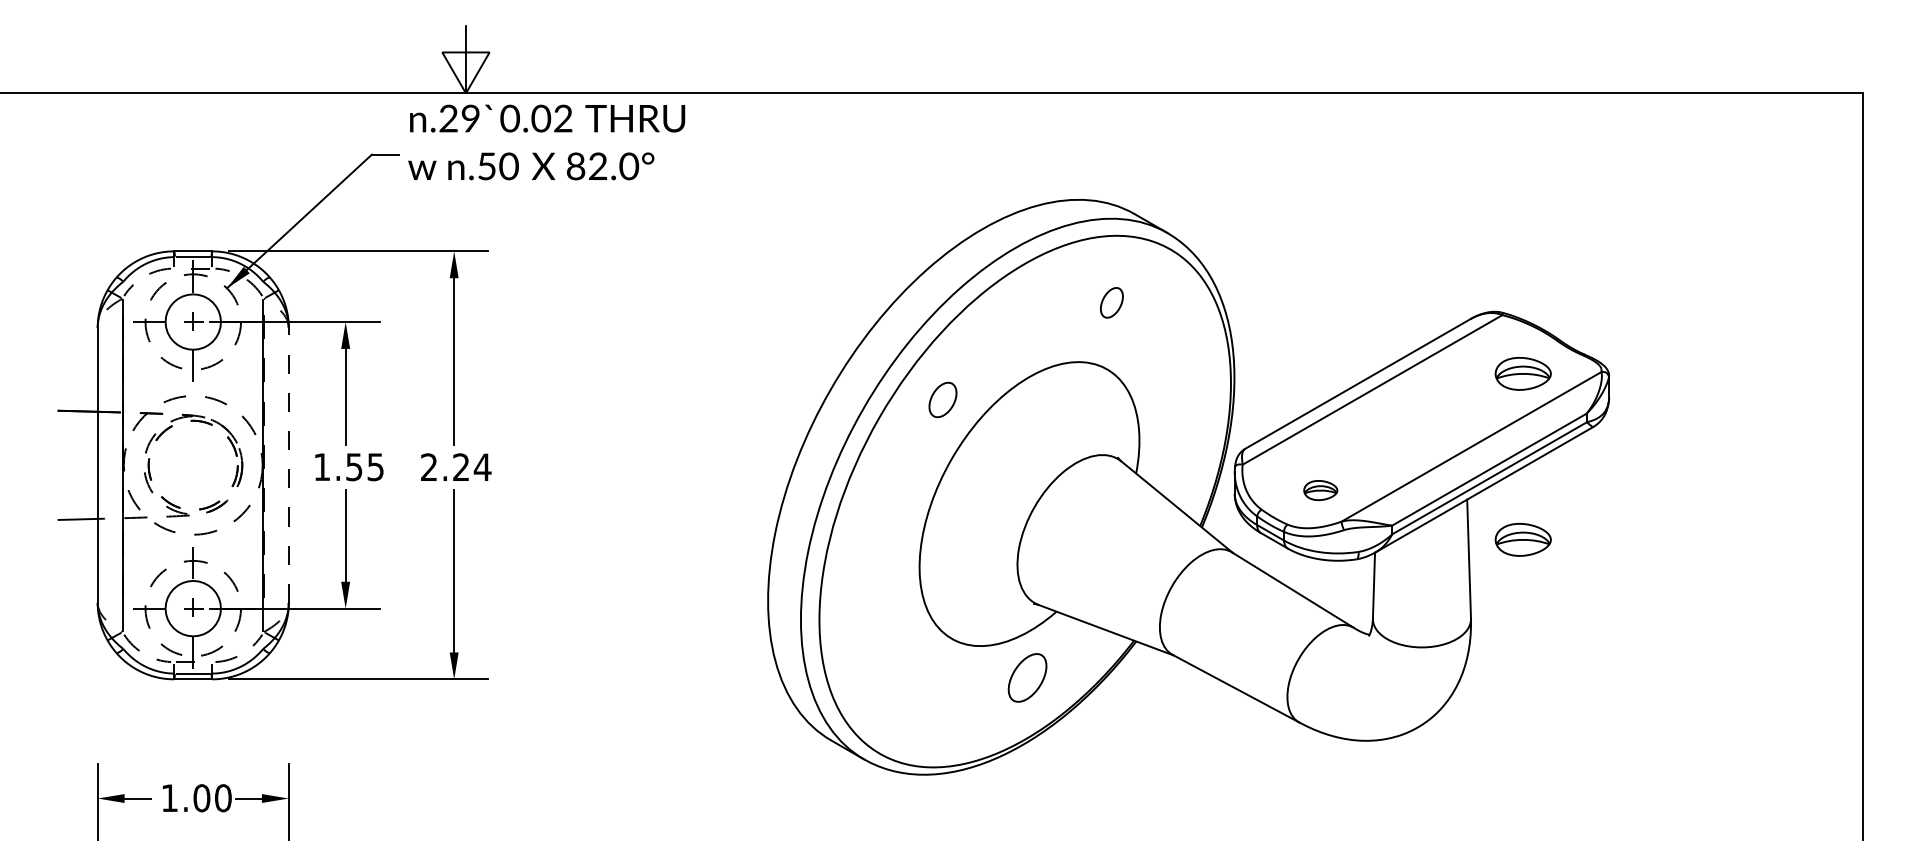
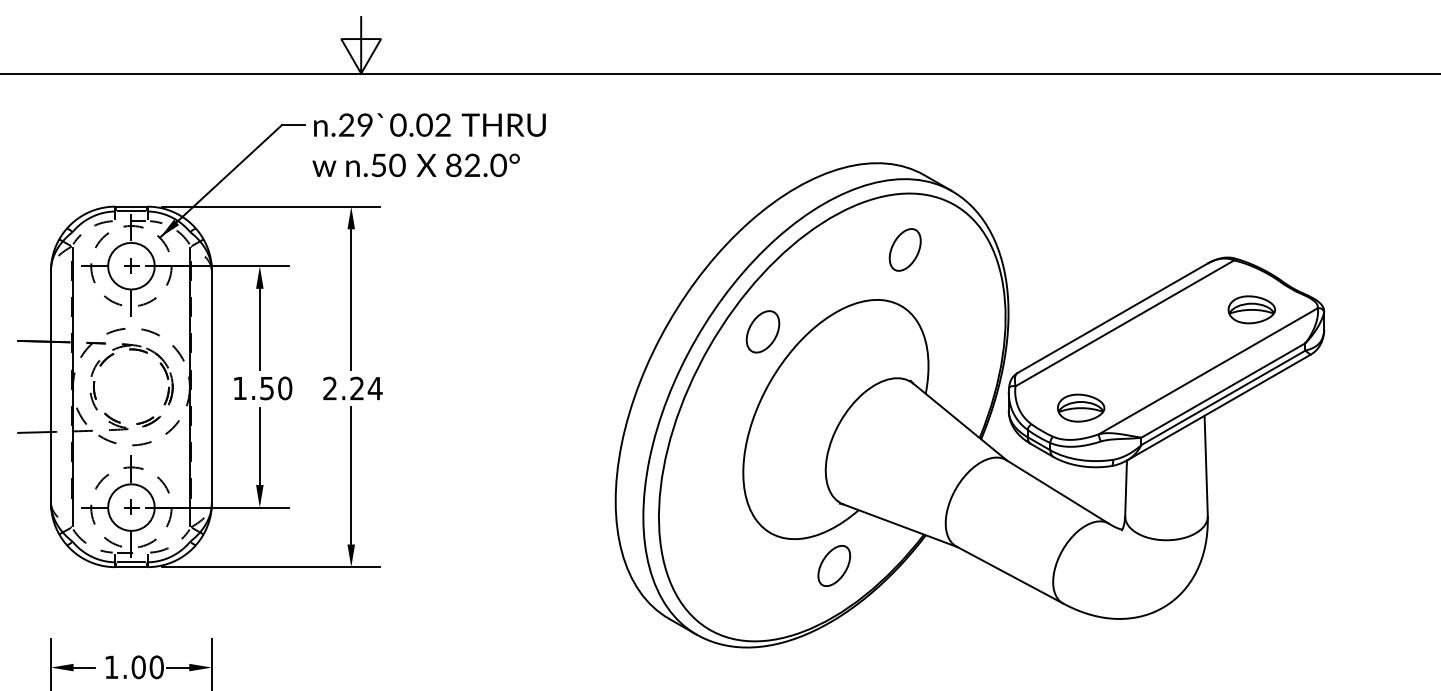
text: (546, 142) -> (429, 145), moved
part: (1111, 302) -> (904, 249), size x1.67
part: (942, 399) -> (762, 331), size x1.43
line: (288, 465) -> (211, 387), dashed -> solid
text: (375, 467) -> (284, 388), 1.55 -> 1.50
part: (1320, 490) -> (1081, 408), size x1.67
part: (1522, 539) -> (1251, 449), removed

